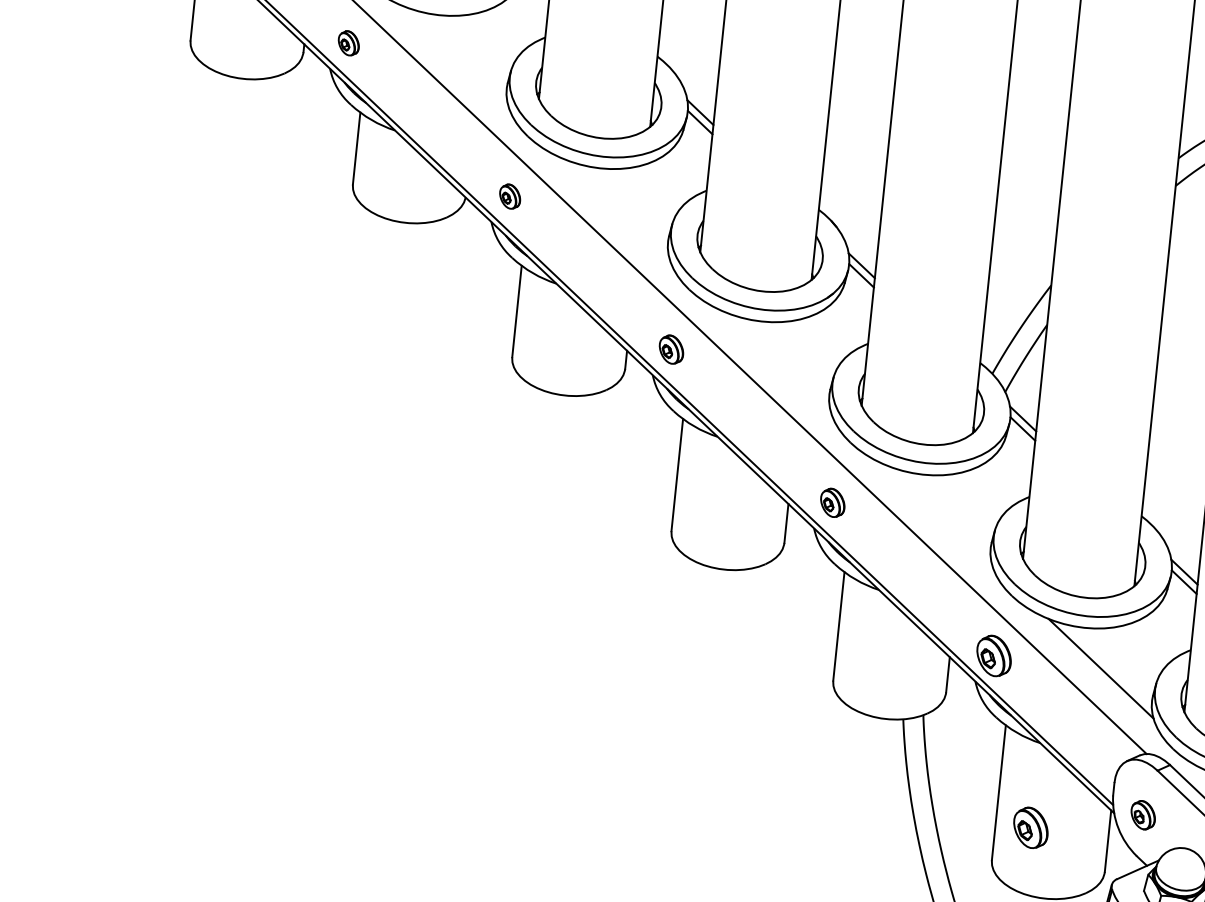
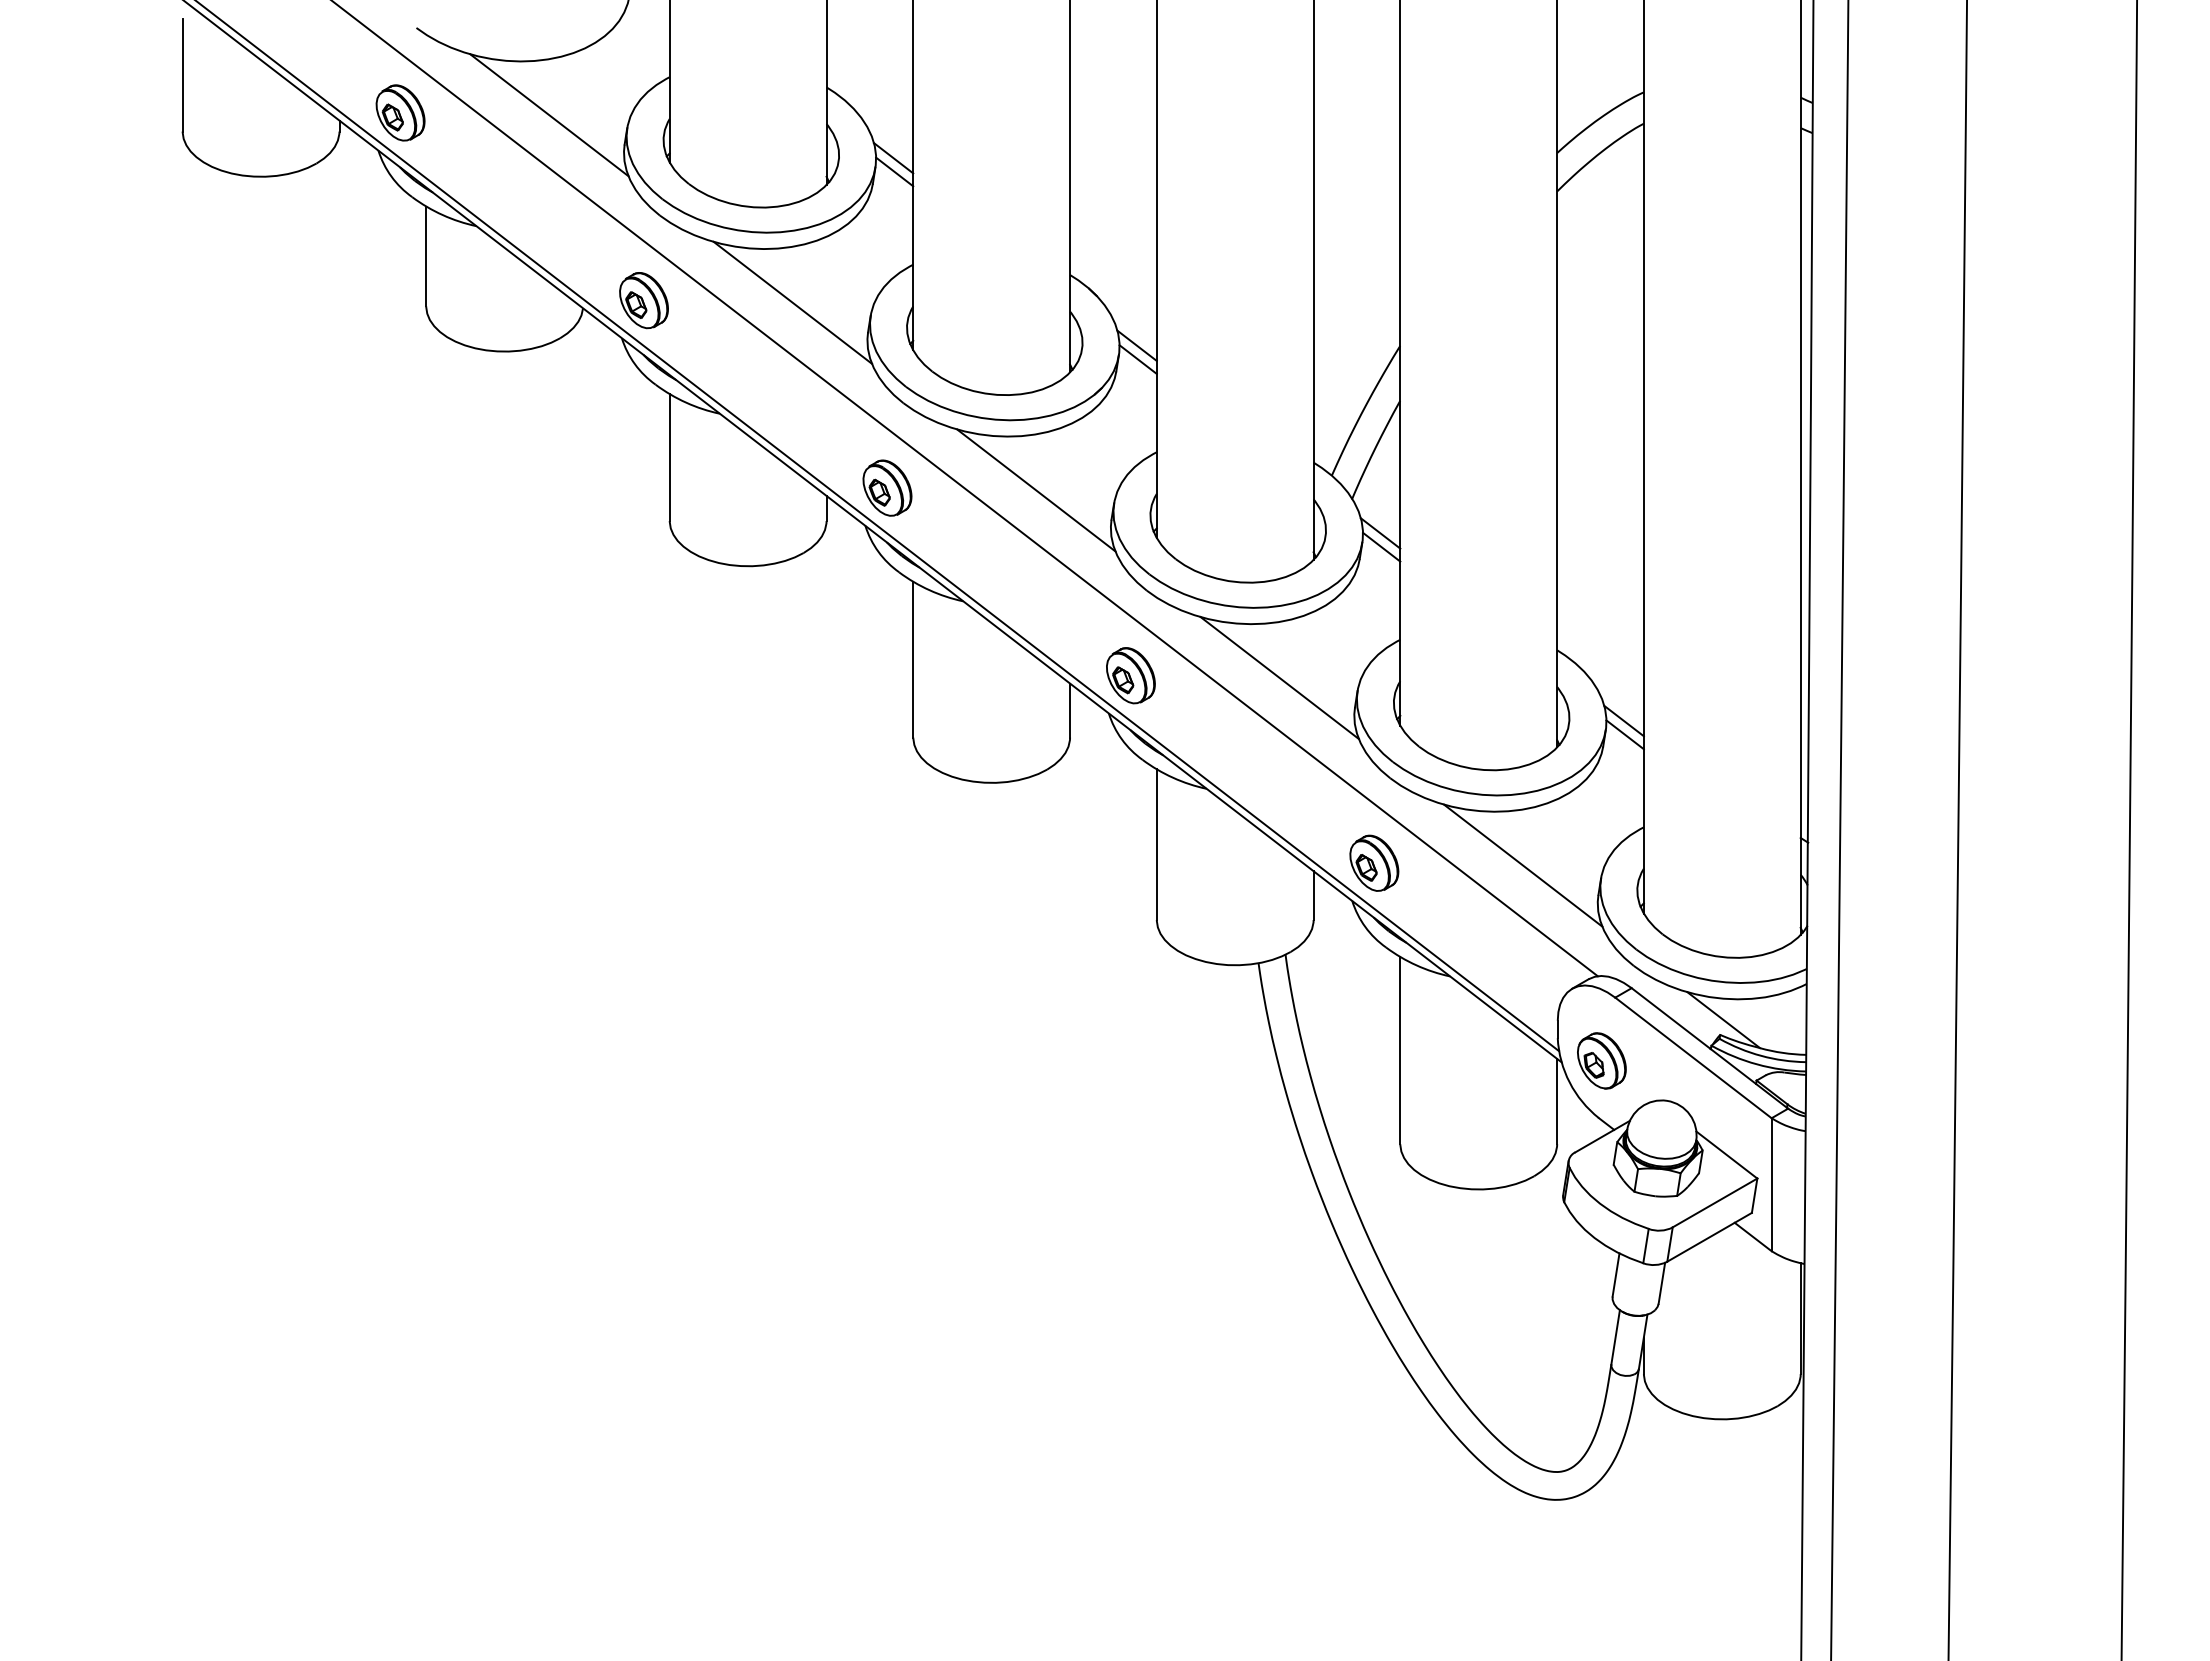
part: (348, 43) -> (400, 112), size x1.67
line: (455, 56) -> (549, 115), added
part: (509, 196) -> (643, 300), size x1.67
line: (616, 208) -> (792, 302), added
part: (671, 349) -> (887, 487), size x1.43
line: (778, 362) -> (1036, 490), added
part: (832, 502) -> (1130, 675), size x1.43
line: (939, 515) -> (1279, 678), added
part: (1142, 814) -> (1601, 1060), size x1.43
part: (1031, 827) -> (1449, 1093), removed

